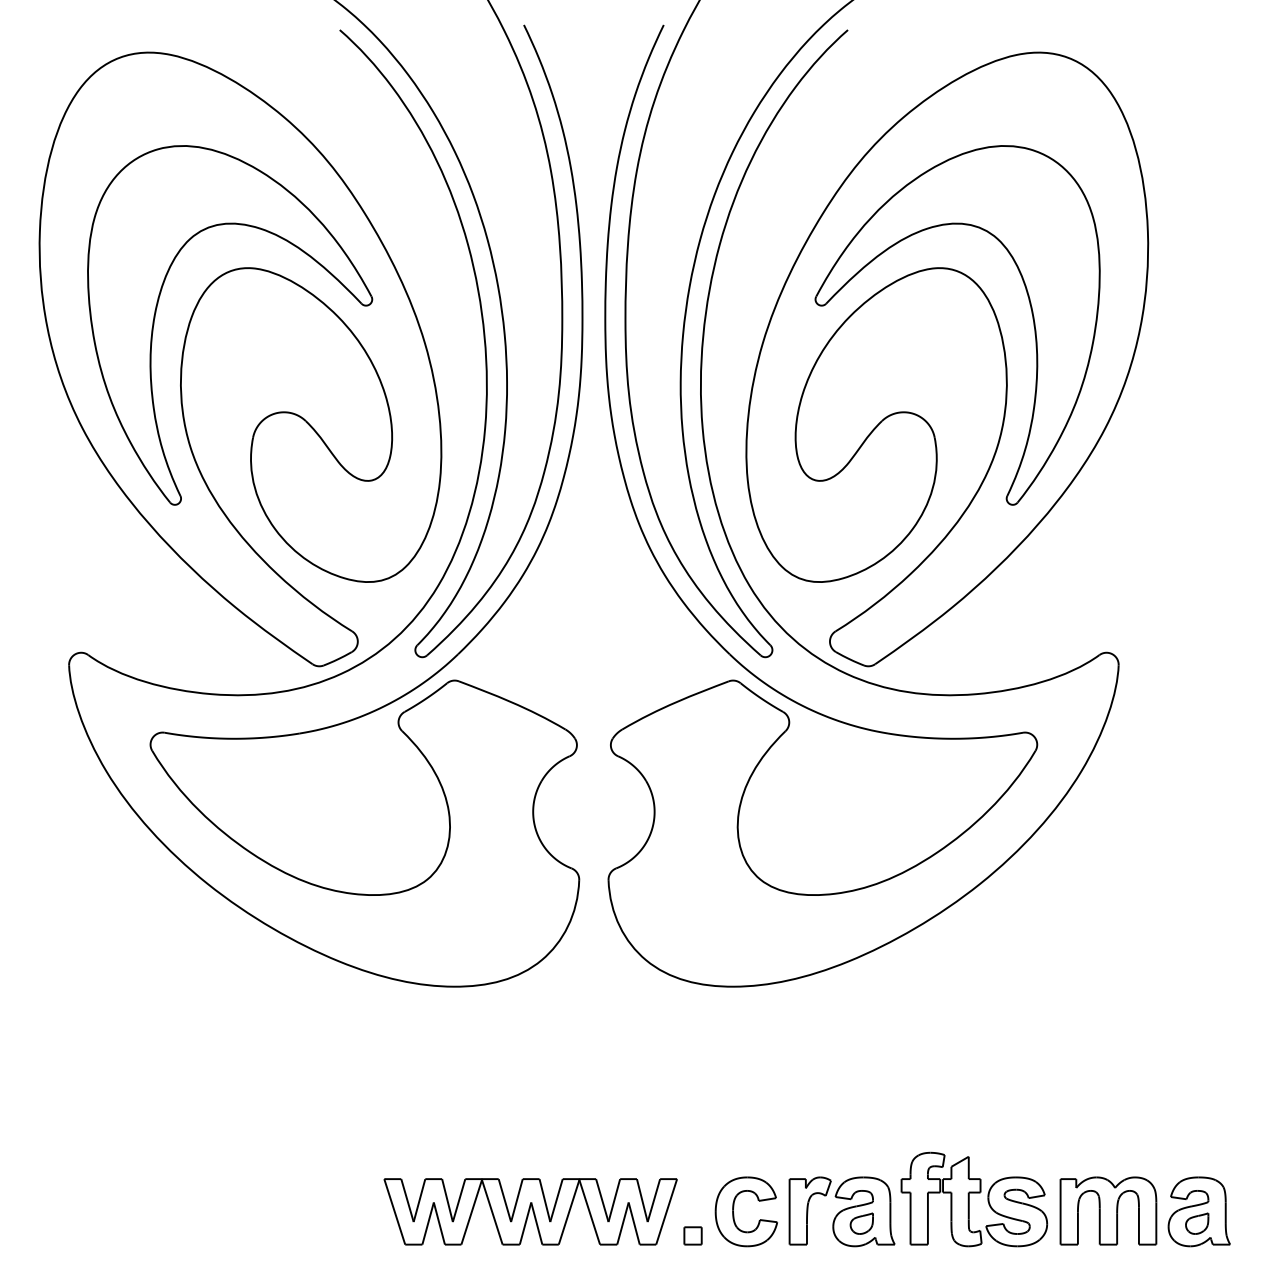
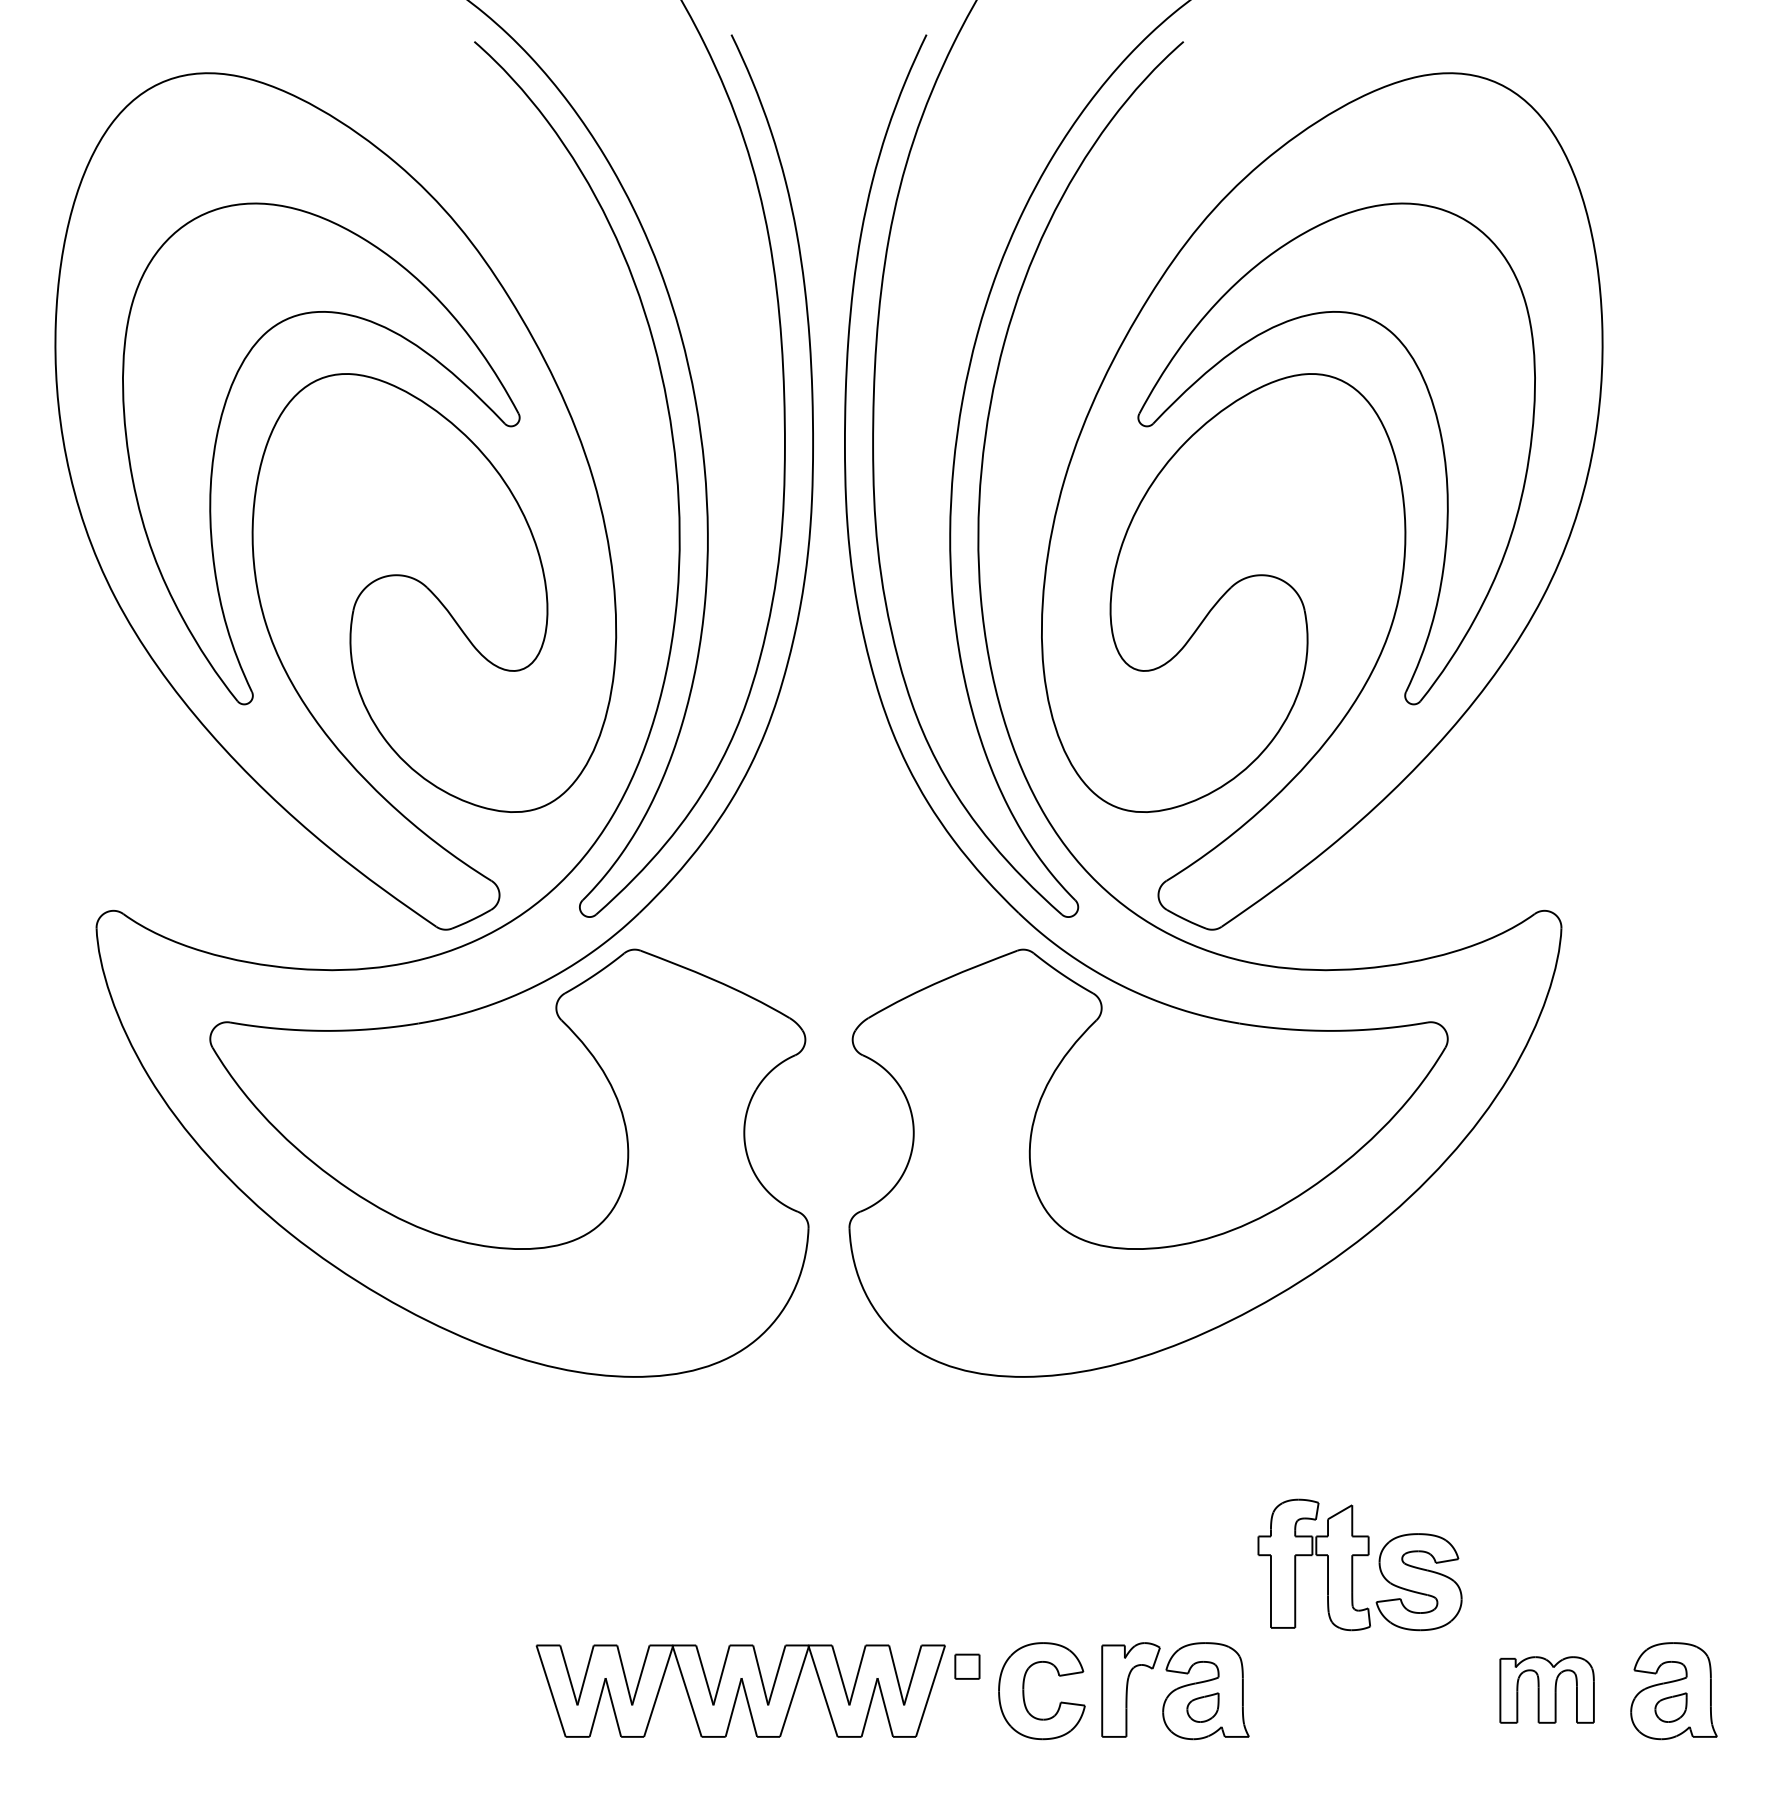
part: (973, 1199) -> (1359, 1564), moved
part: (1107, 1210) -> (1546, 1689), size x0.7
part: (693, 1235) -> (967, 1666), moved

